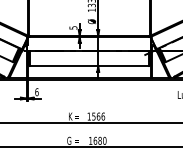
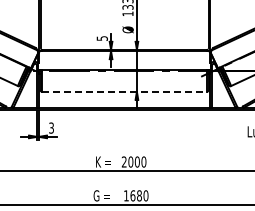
line: (90, 65) -> (125, 91), solid -> dashed
text: (36, 91) -> (51, 127), 6 -> 3
text: (95, 116) -> (133, 161), 1566 -> 2000

